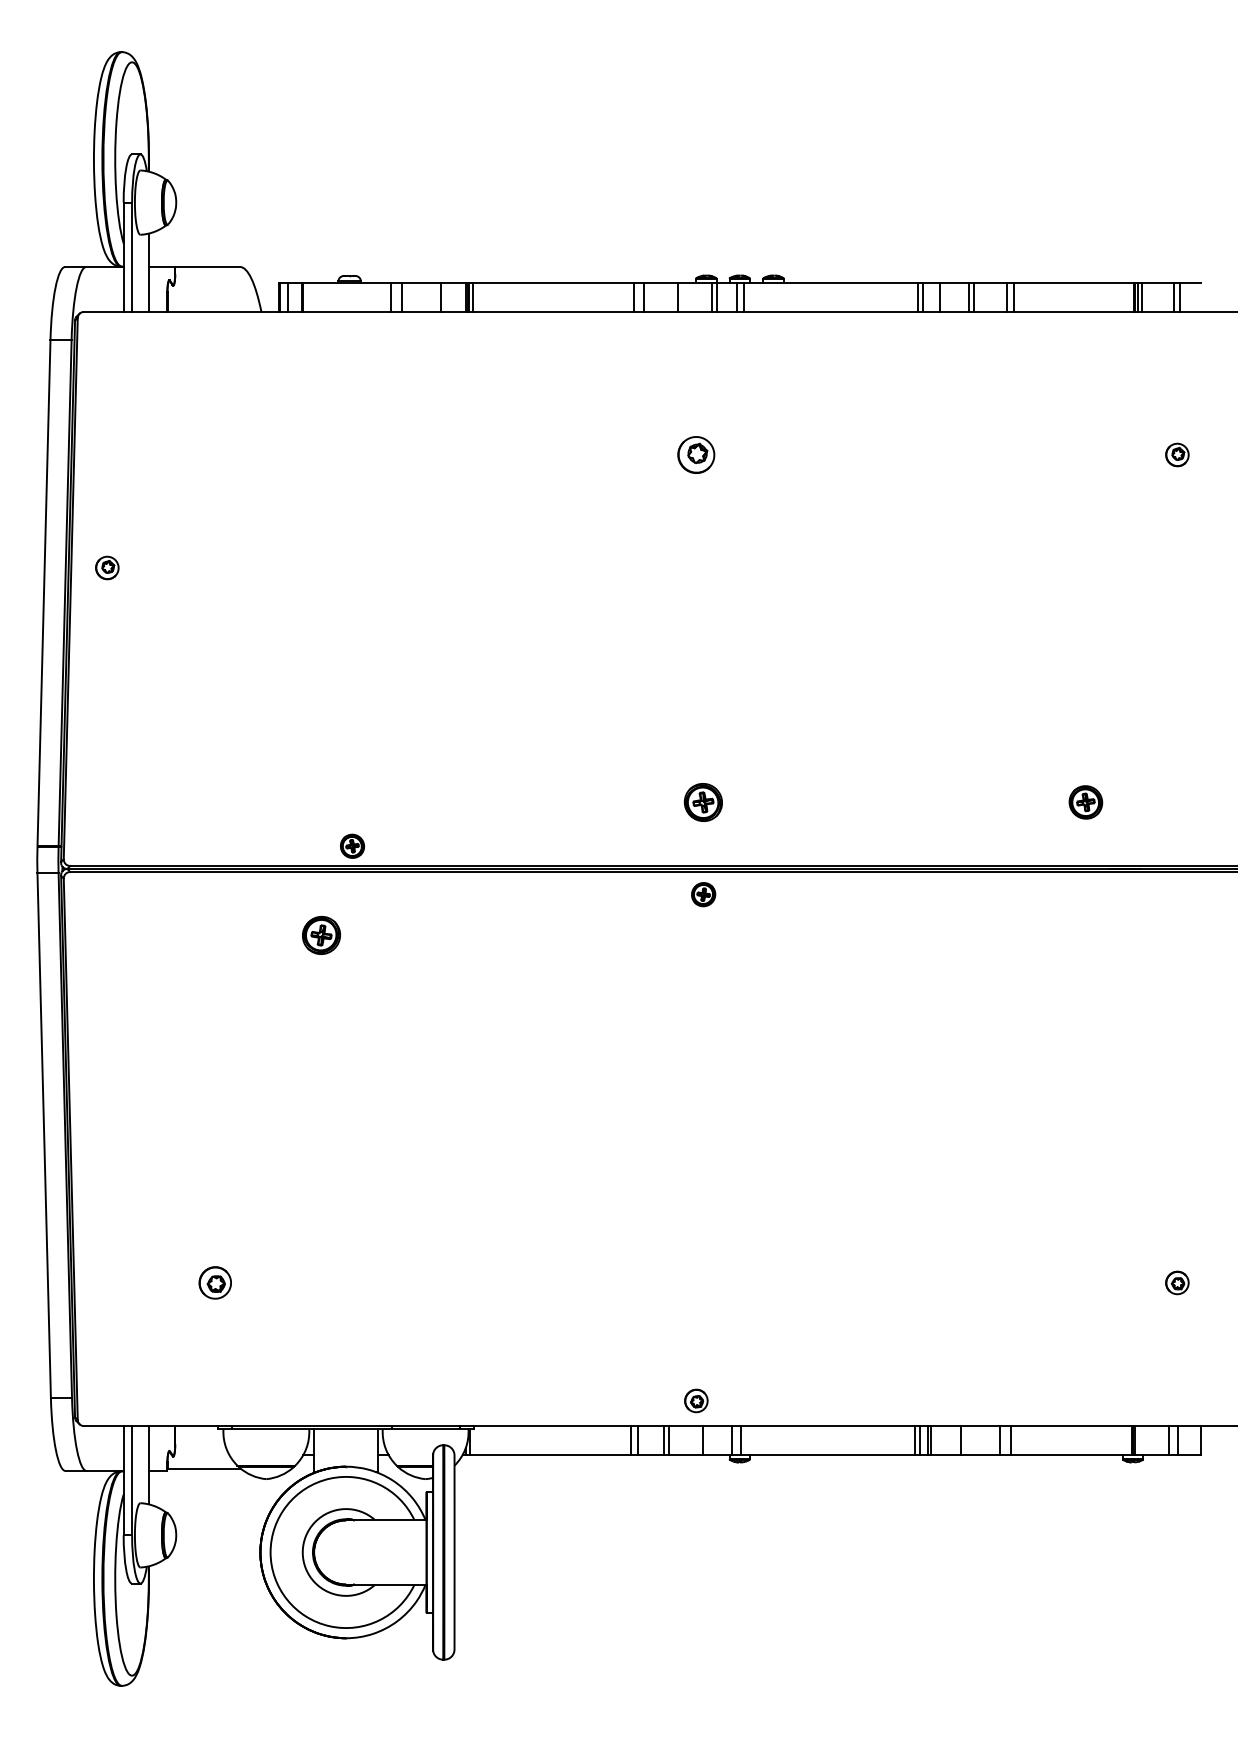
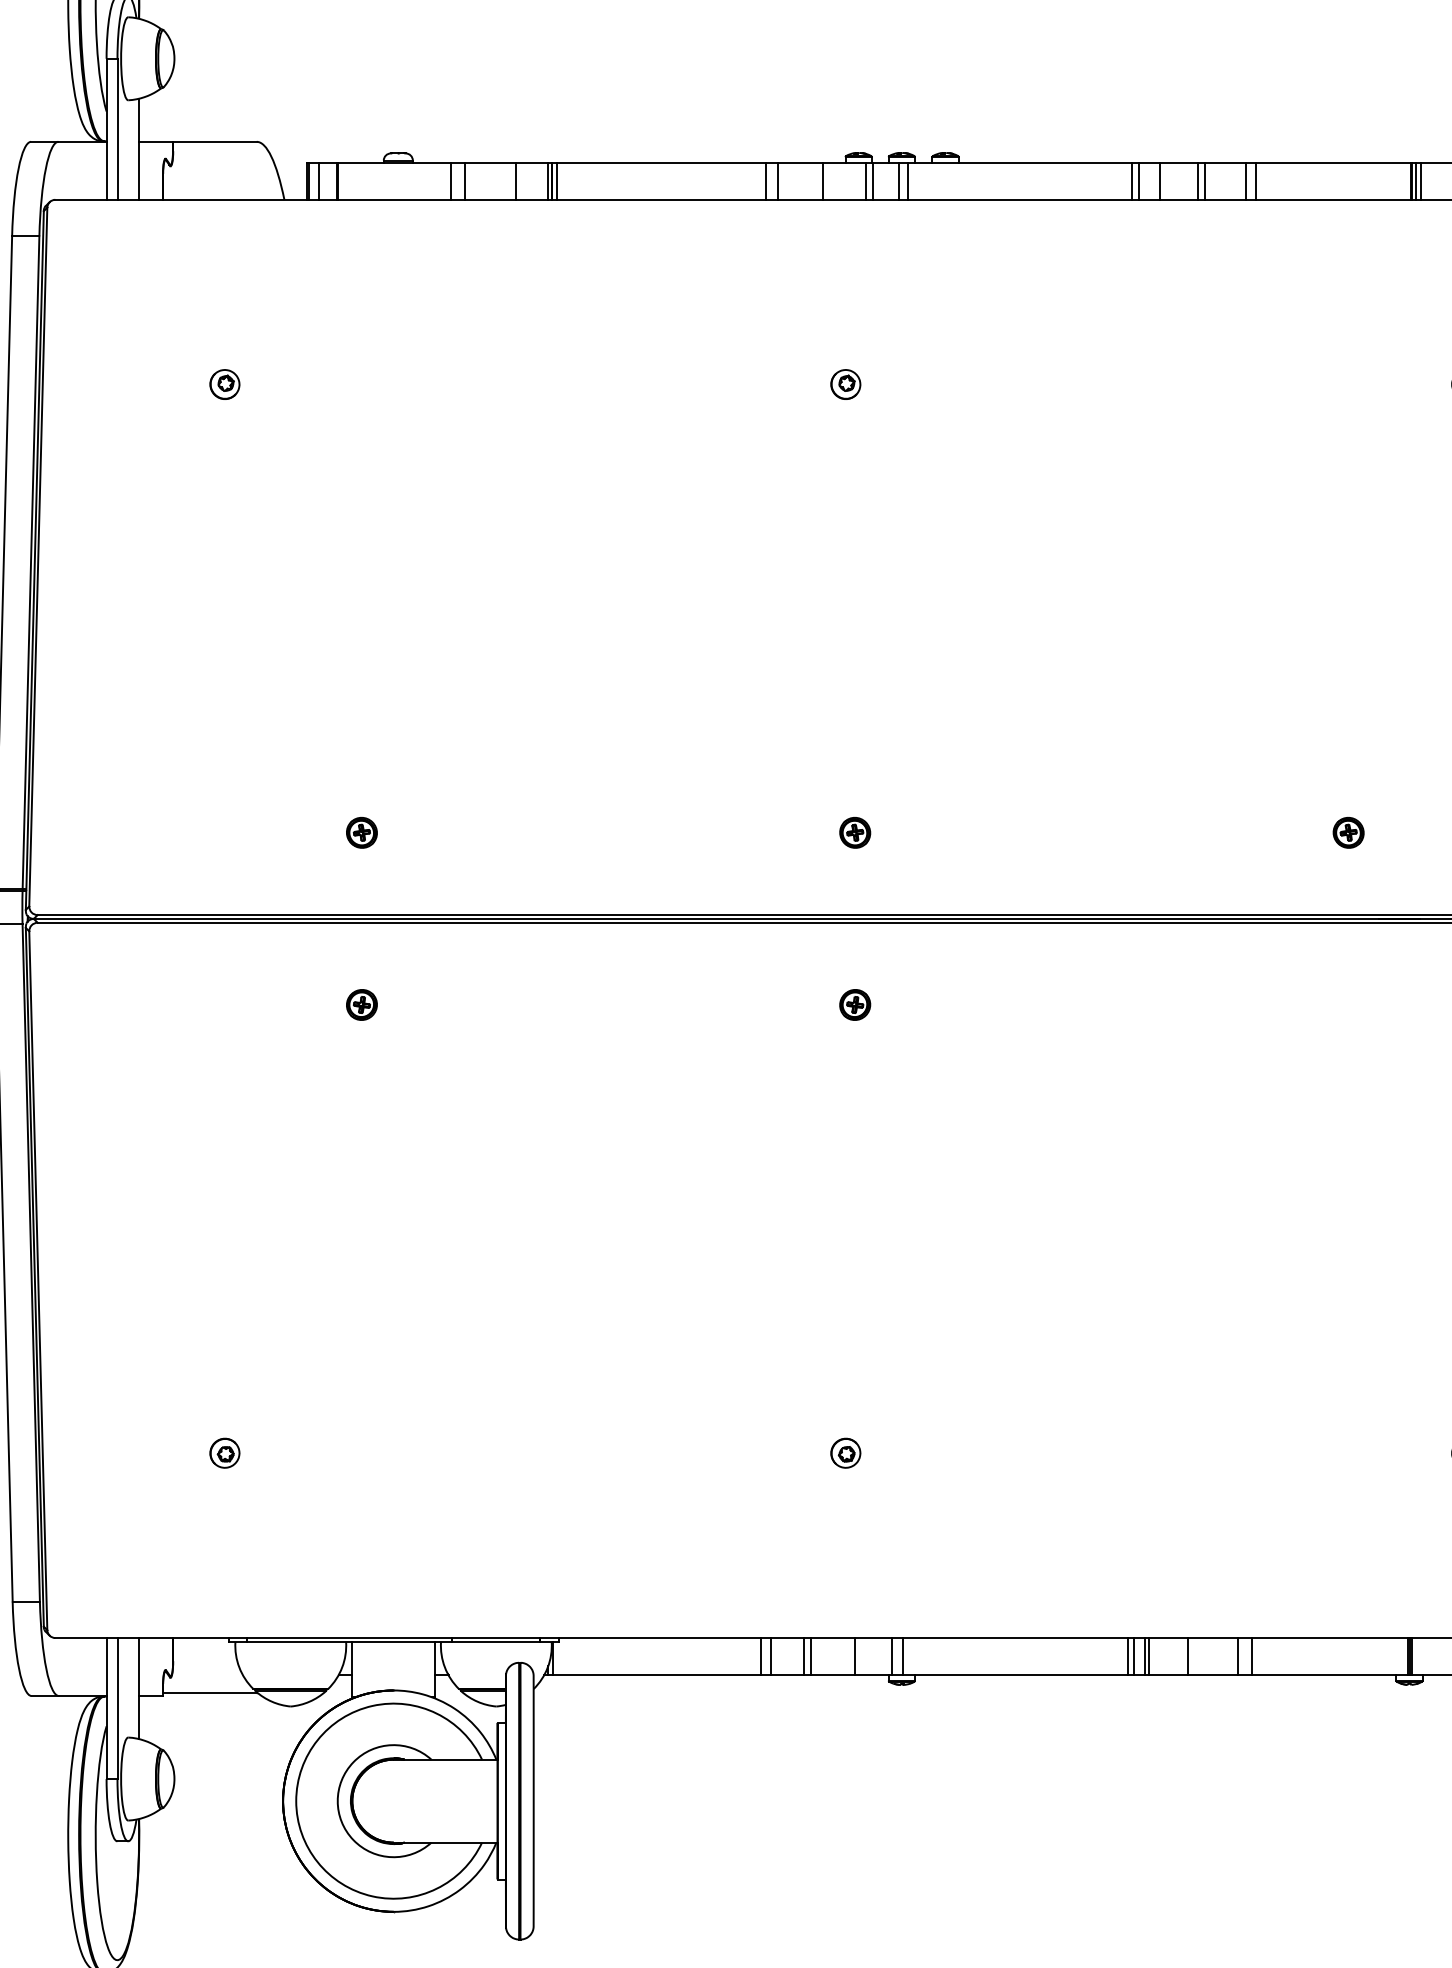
part: (696, 454) -> (845, 383), size x0.62
part: (107, 567) -> (225, 383), moved
part: (703, 801) -> (855, 831), size x0.62
part: (1085, 801) -> (1348, 831), size x0.71
part: (352, 845) -> (361, 831), moved
part: (703, 894) -> (855, 1004), moved
part: (321, 935) -> (361, 1004), size x0.62
part: (215, 1282) -> (225, 1452), size x0.71
part: (696, 1400) -> (845, 1452), moved

